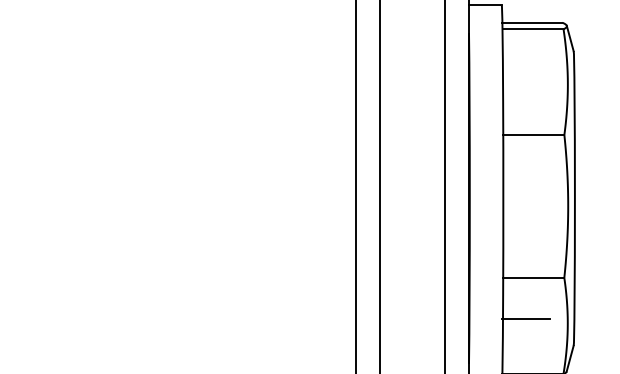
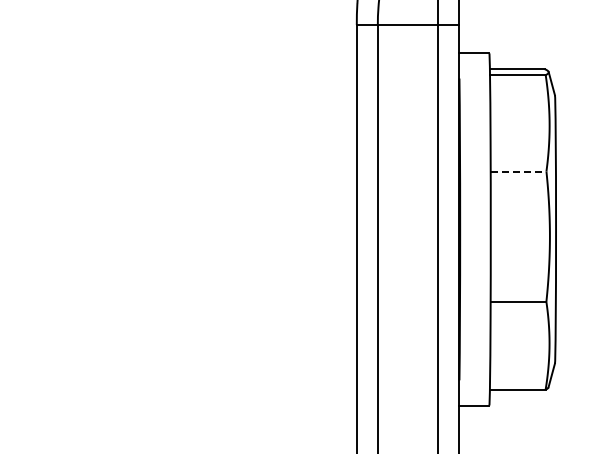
line: (533, 134) -> (518, 171), solid -> dashed
line: (526, 319) -> (511, 339), removed

